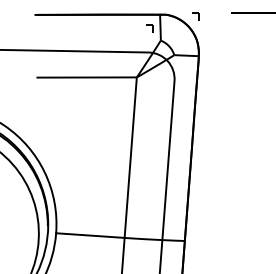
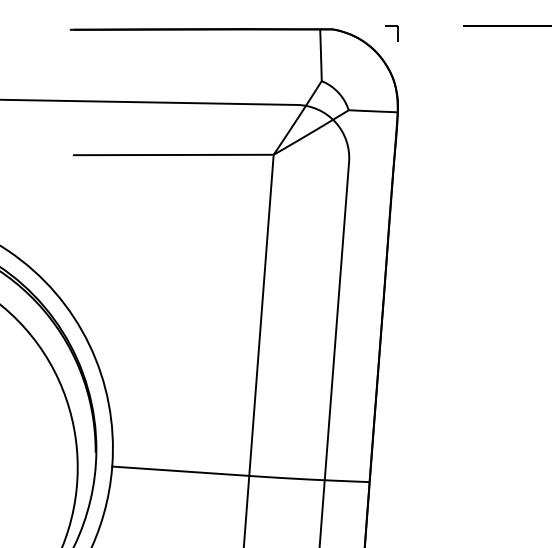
part: (149, 28) -> (299, 56), removed

